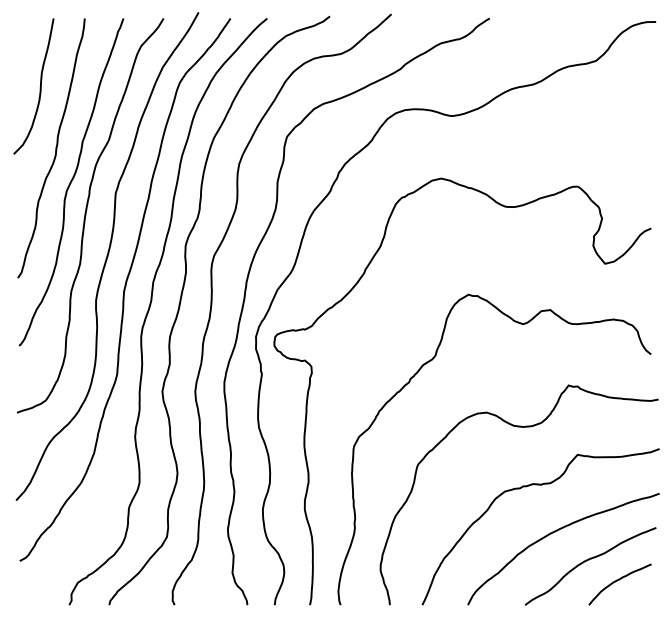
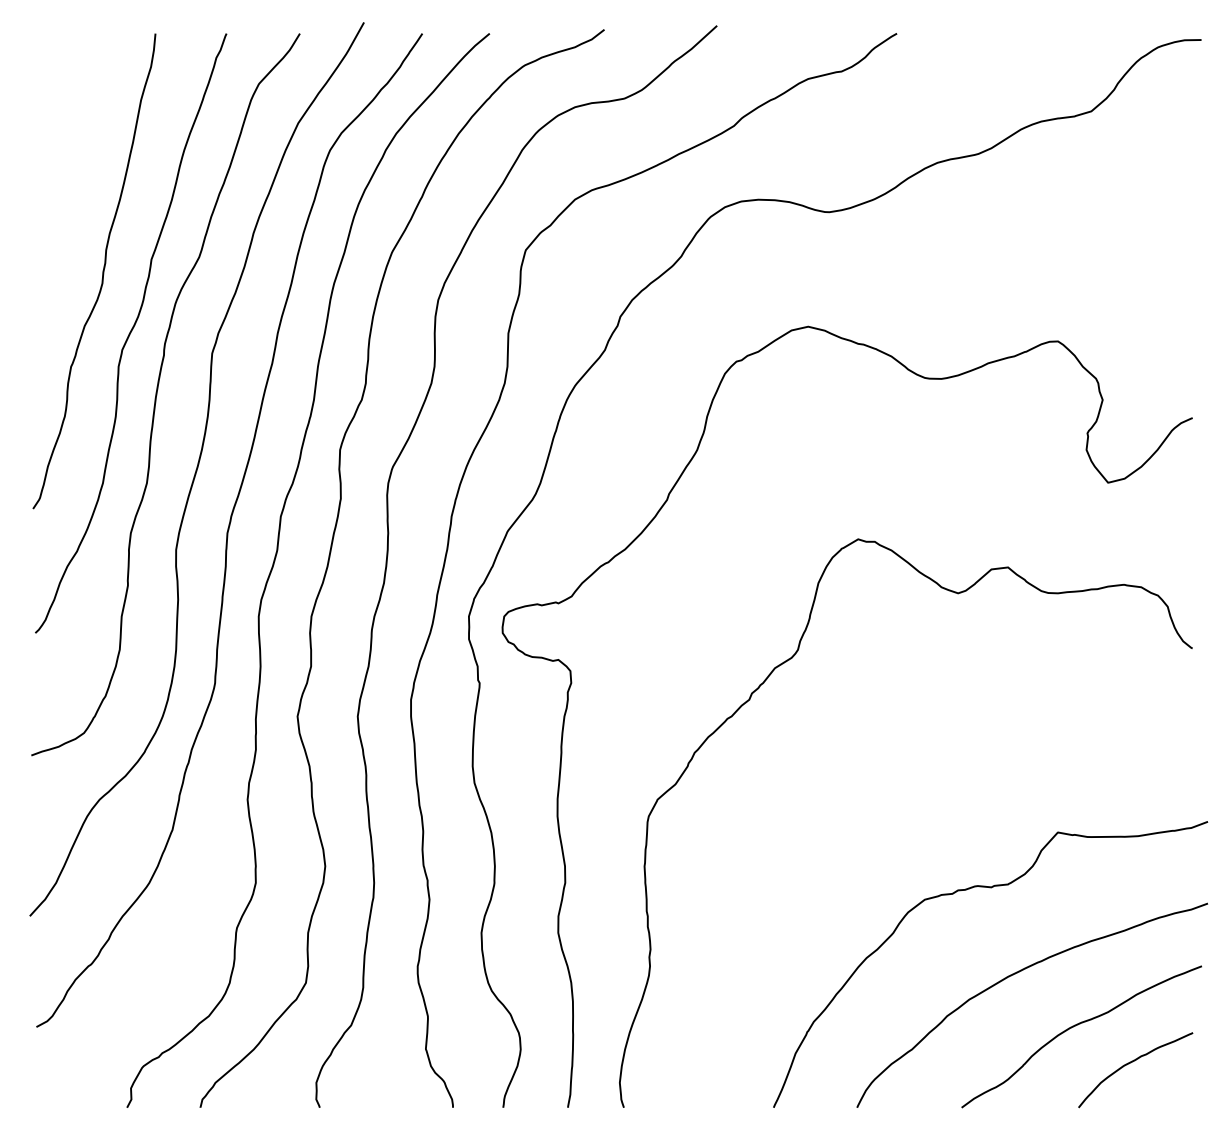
curve: (39, 87) -> (72, 159), removed
curve: (518, 427) -> (949, 782), removed

